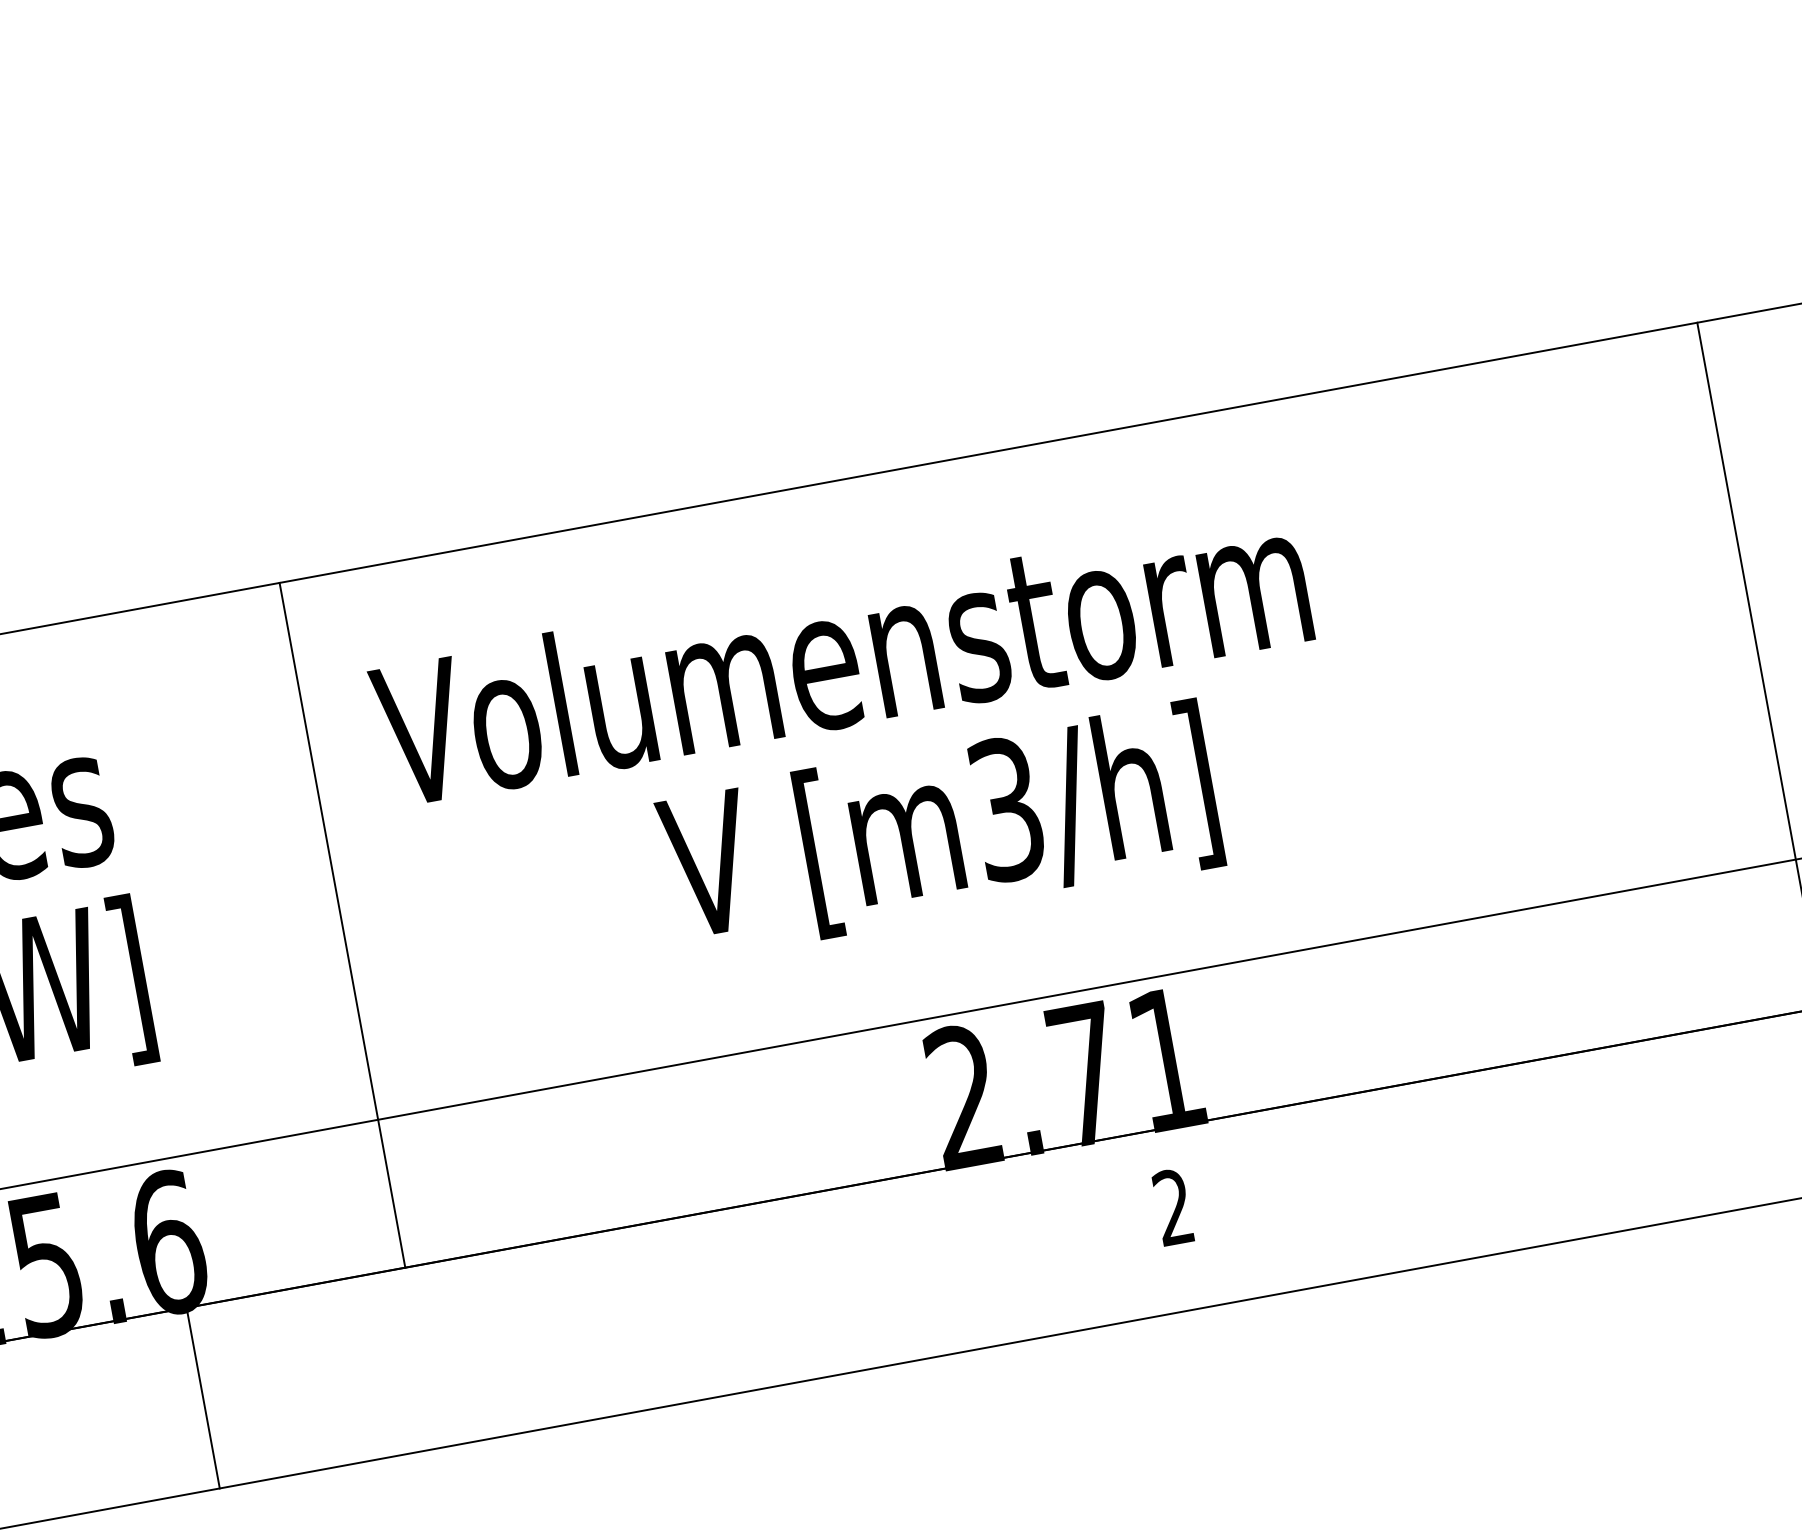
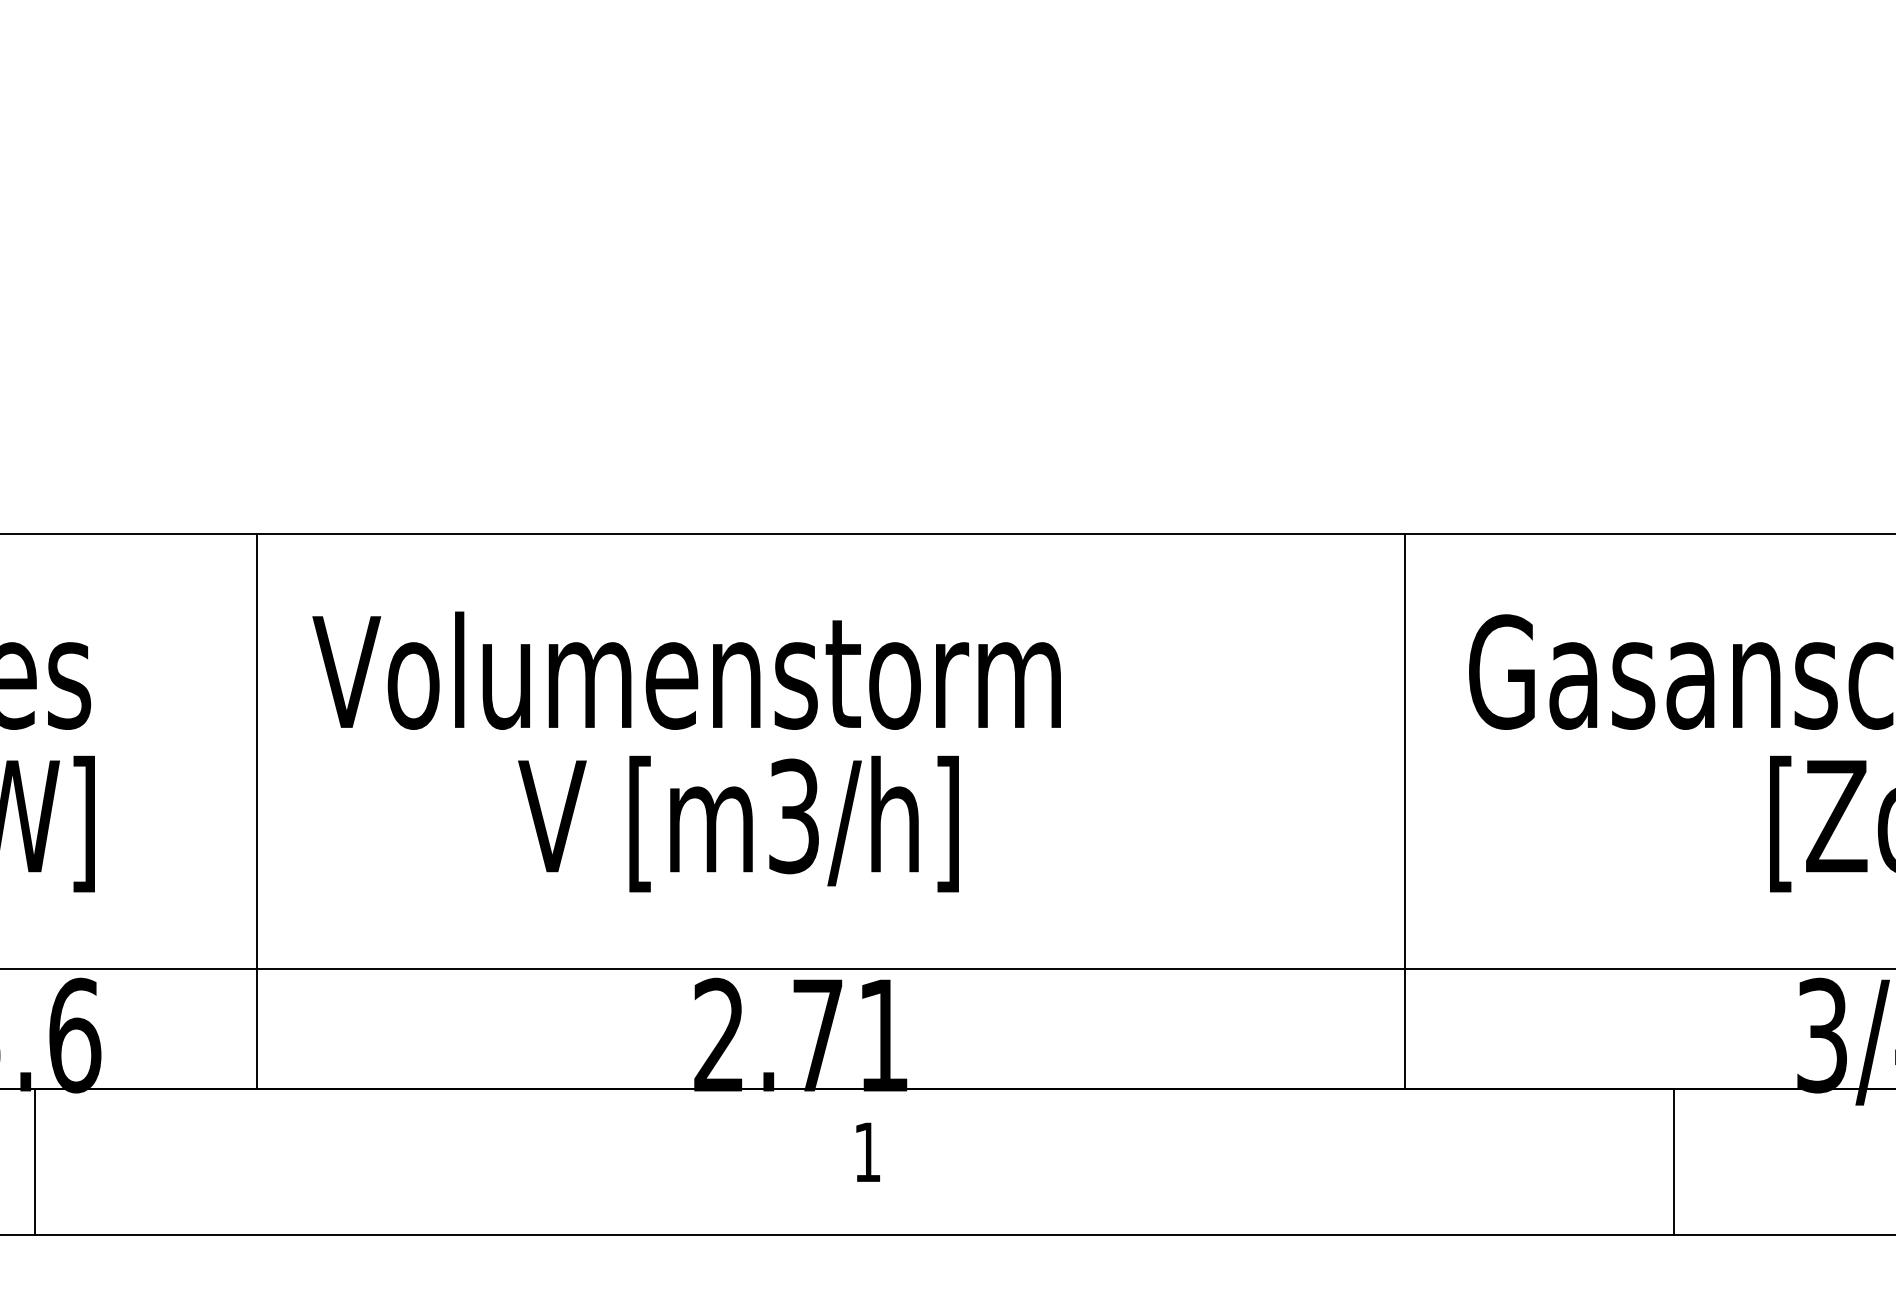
text: (1173, 1206) -> (867, 1151), 2 -> 1
line: (202, 1398) -> (34, 1162), moved

